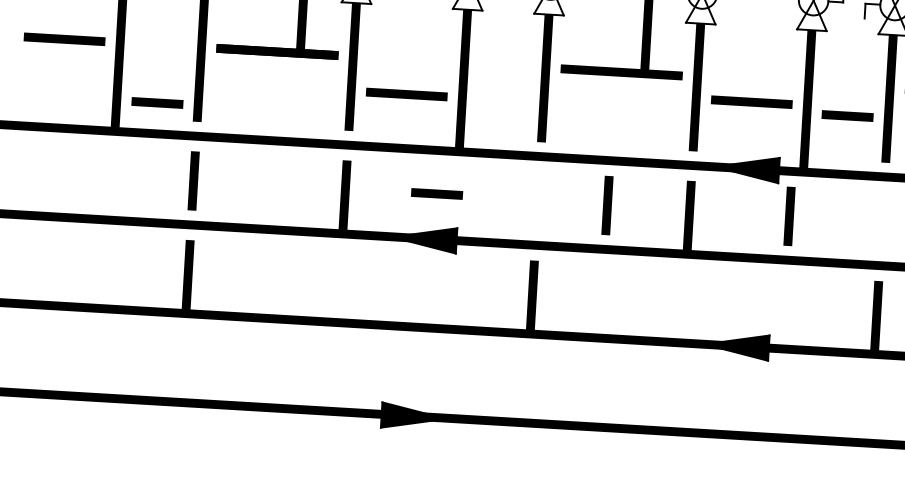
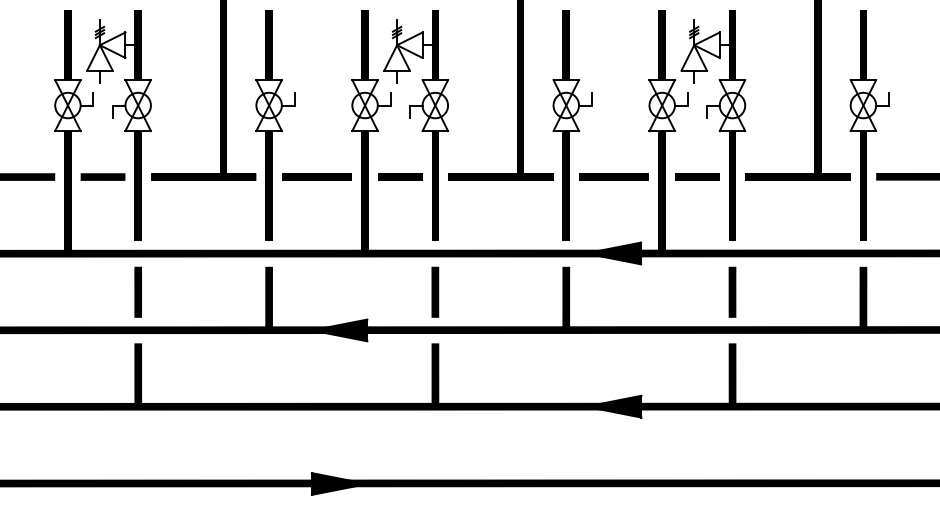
line: (406, 93) -> (316, 176), moved
line: (751, 101) -> (613, 176), moved
line: (156, 102) -> (102, 176), moved
line: (847, 115) -> (697, 176), moved
line: (437, 193) -> (400, 176), moved
line: (607, 204) -> (435, 291), moved
line: (789, 215) -> (732, 291), moved

